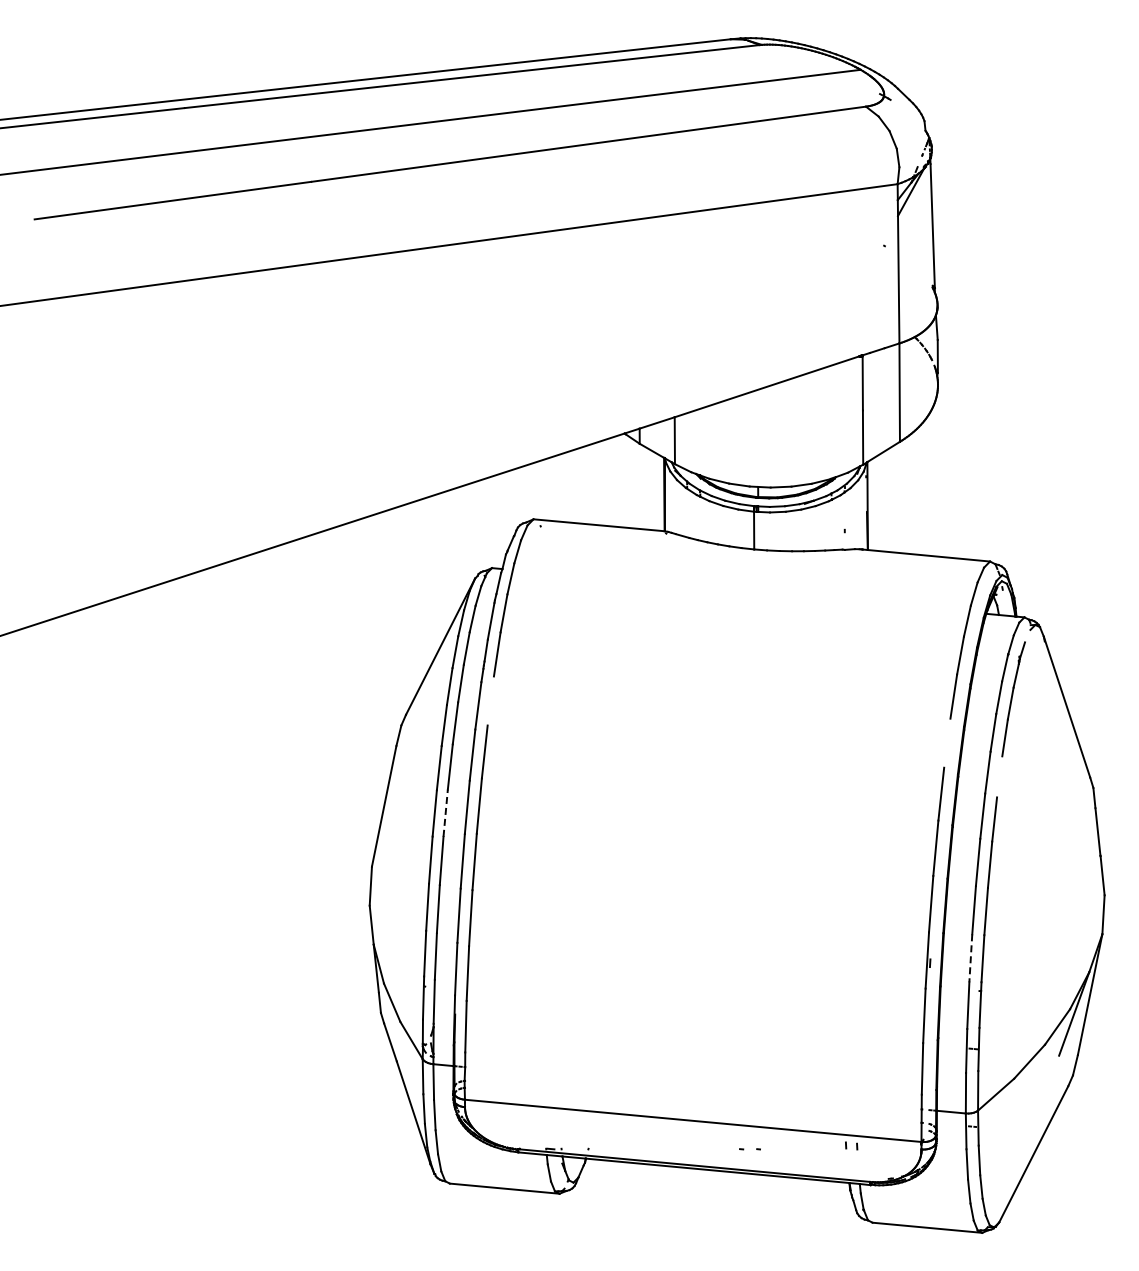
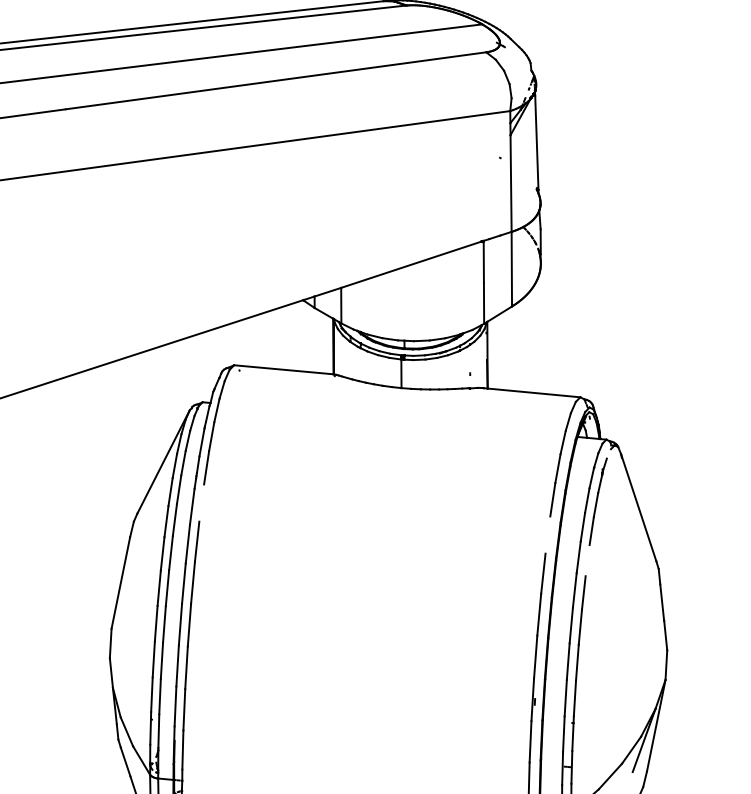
line: (445, 813) -> (167, 588), dashed -> solid
line: (970, 958) -> (565, 698), dashed -> solid

